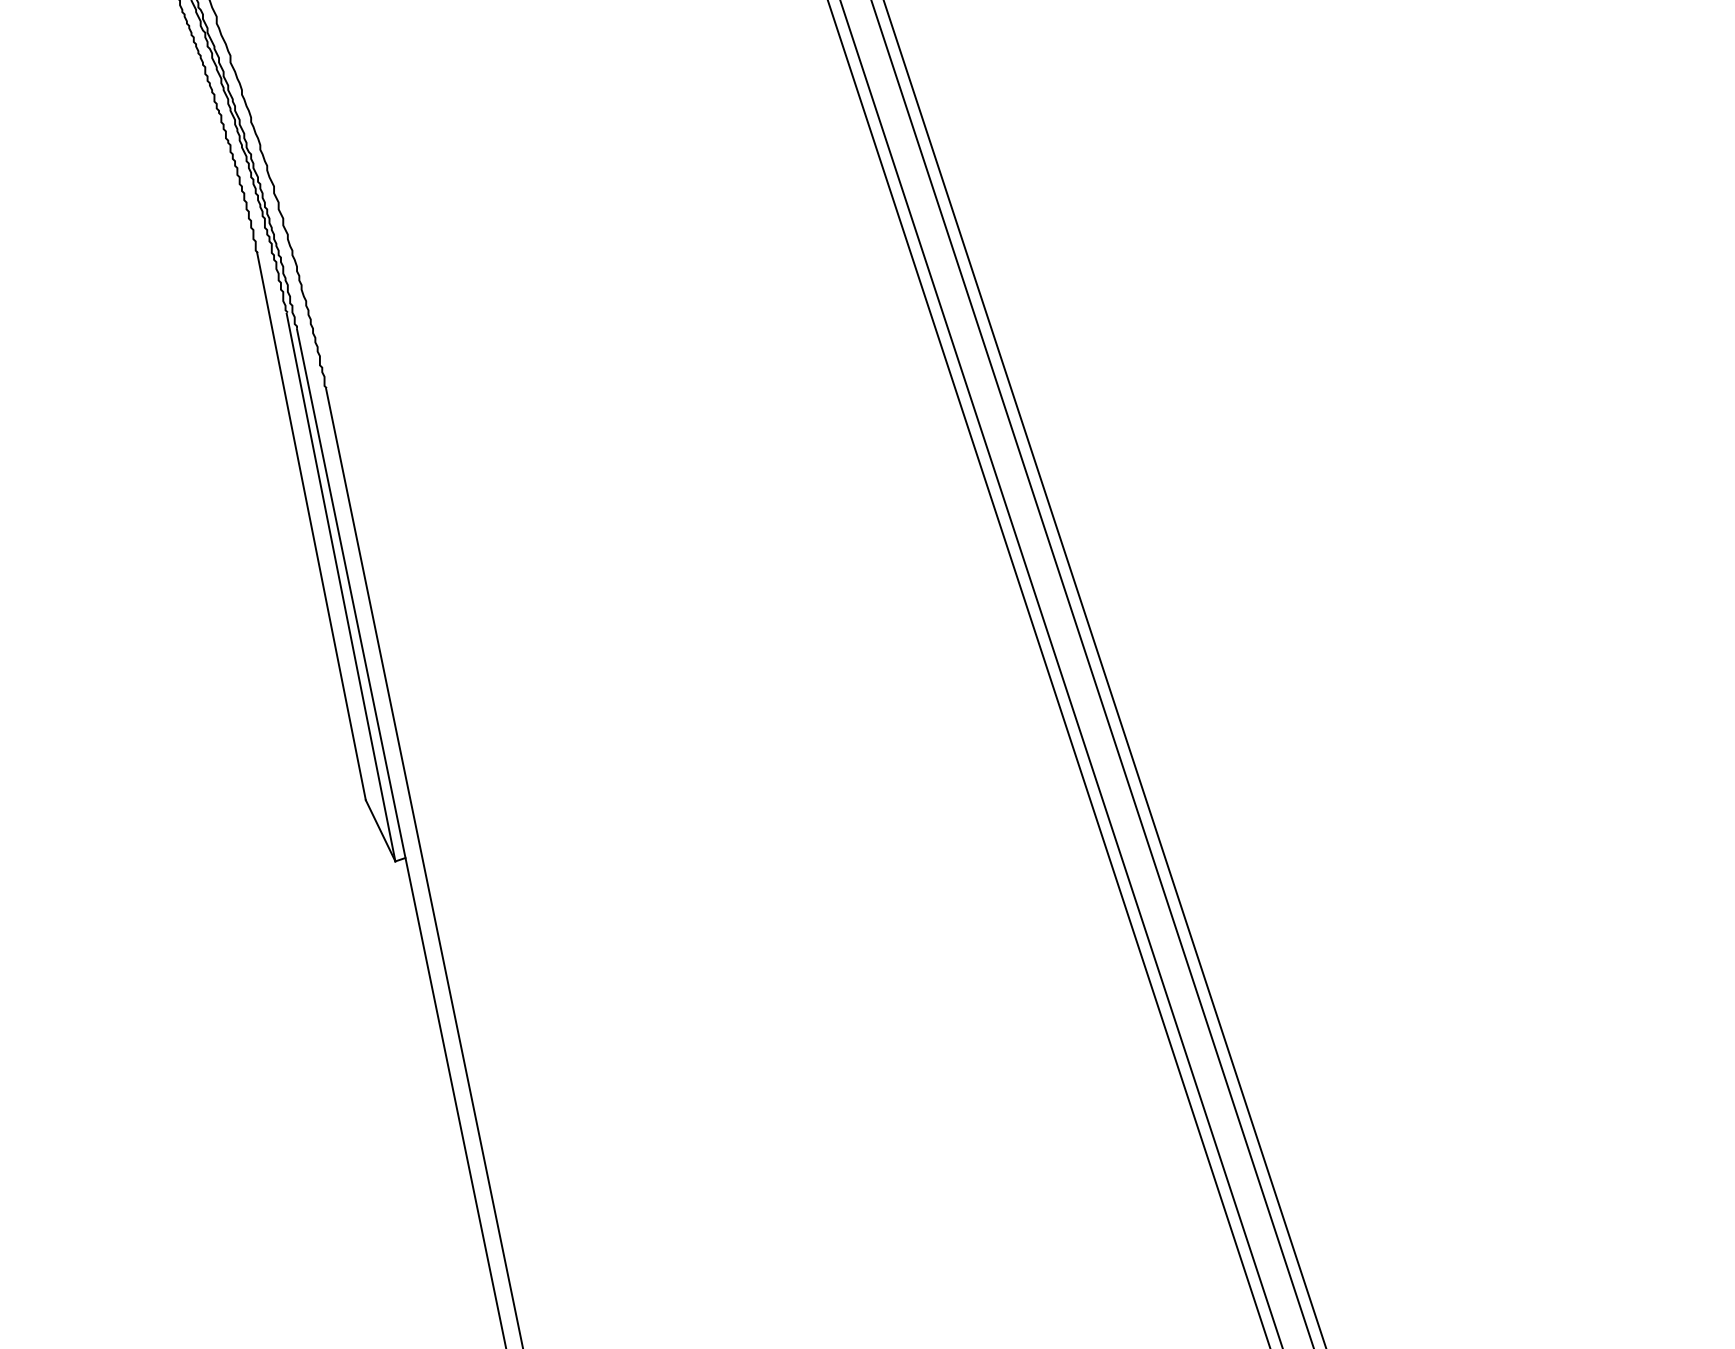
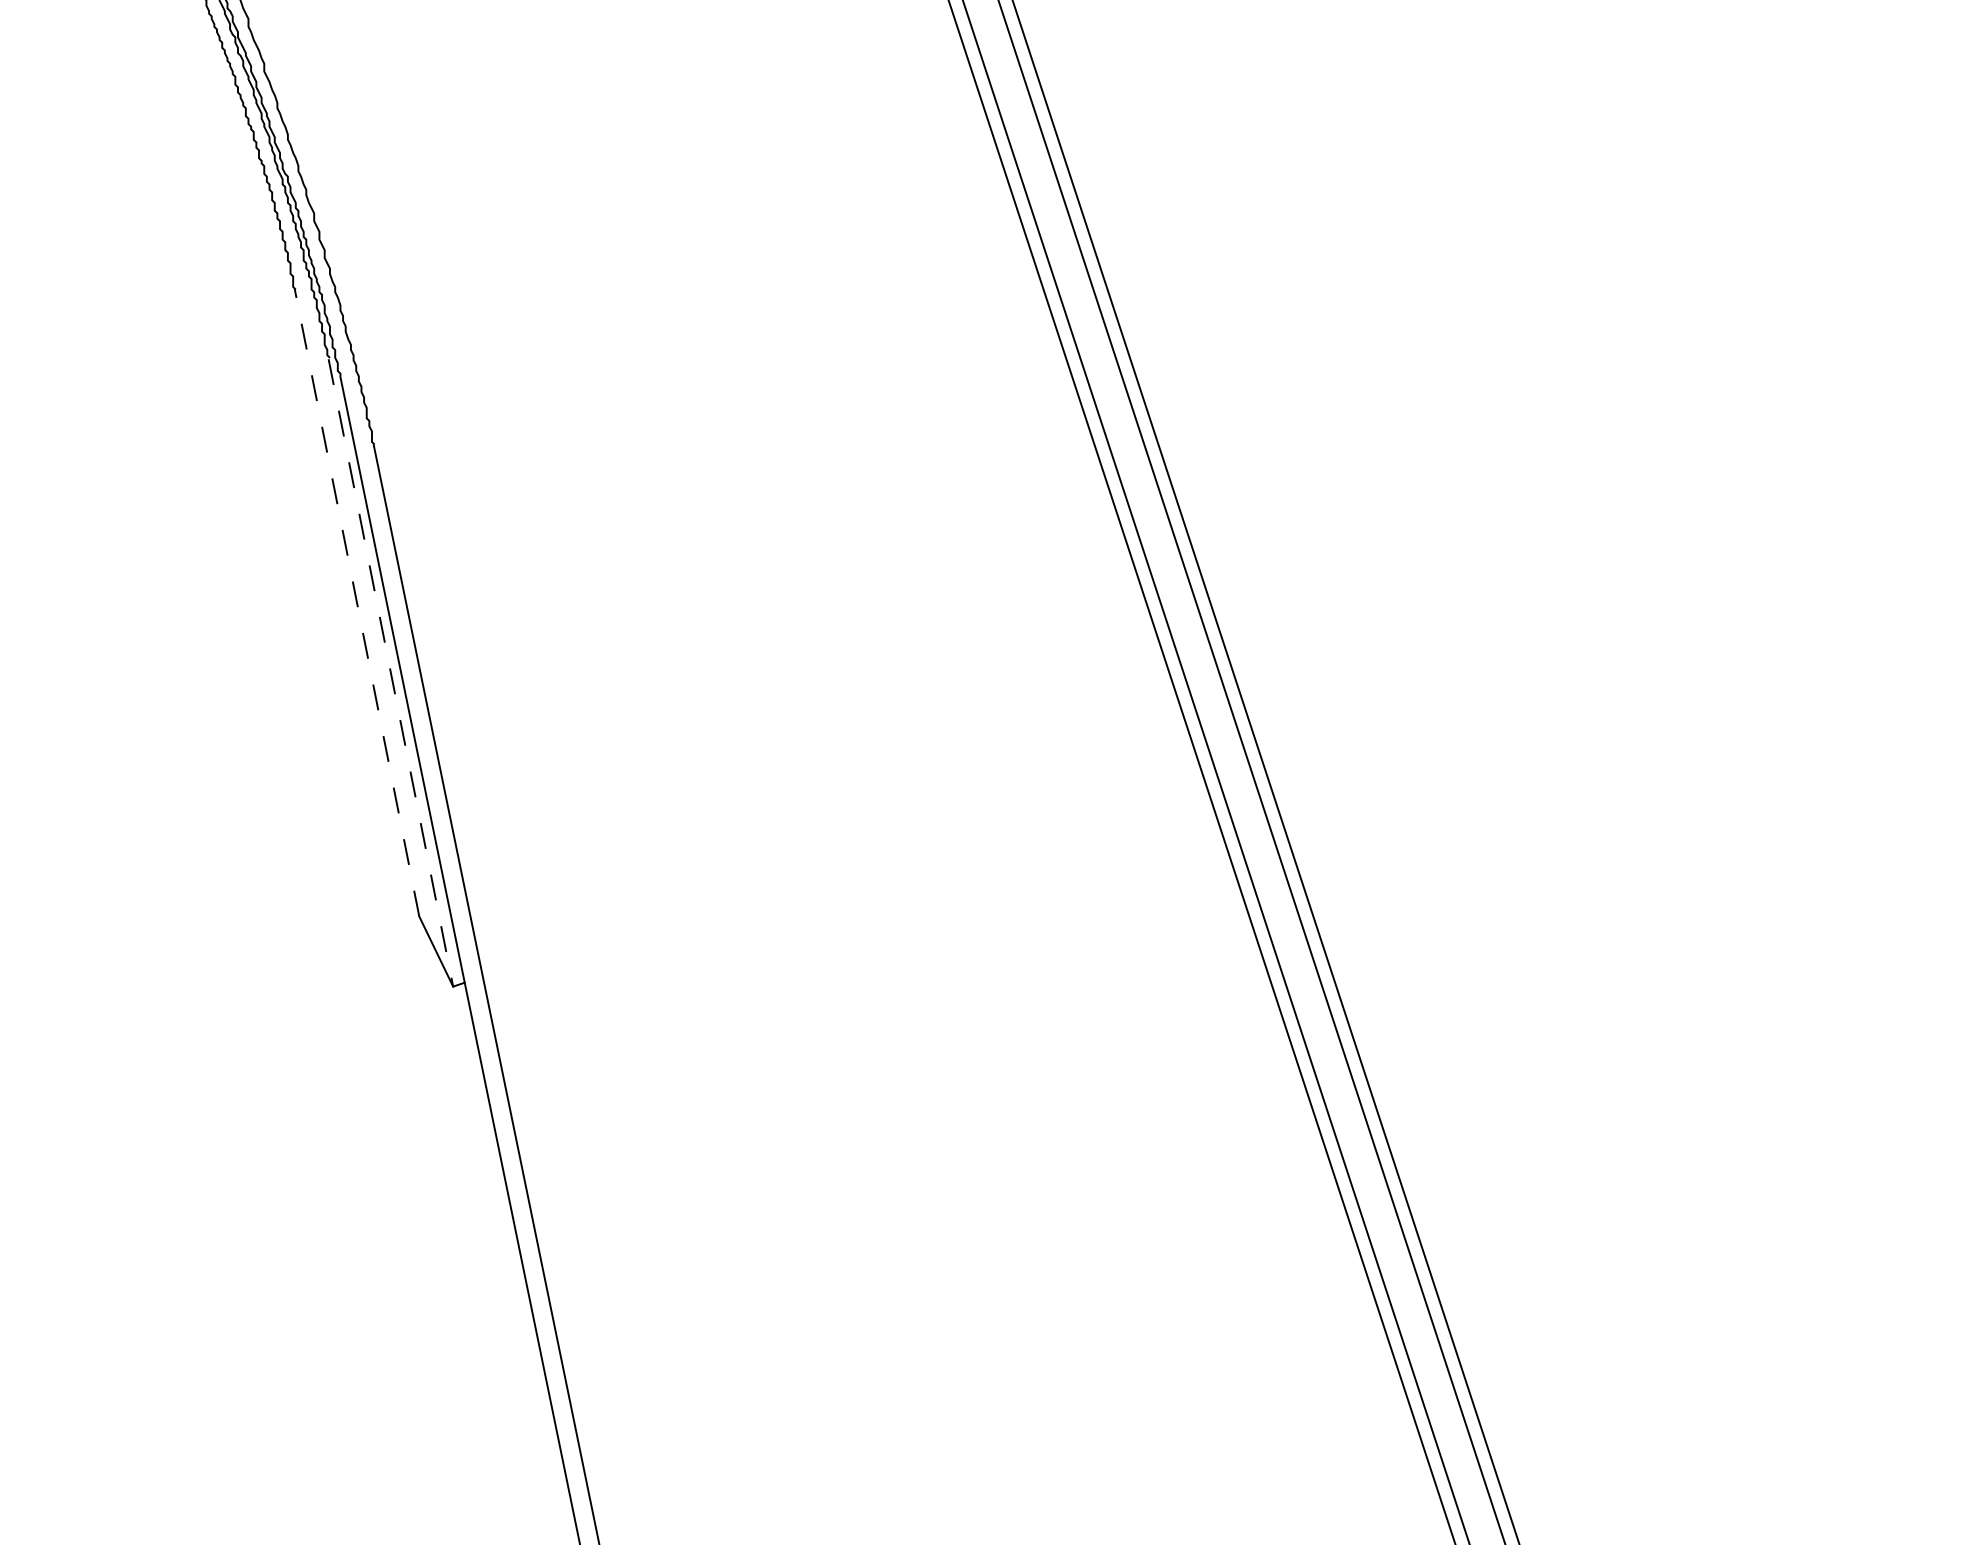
line: (311, 526) -> (357, 602), solid -> dashed
line: (340, 587) -> (390, 672), solid -> dashed

